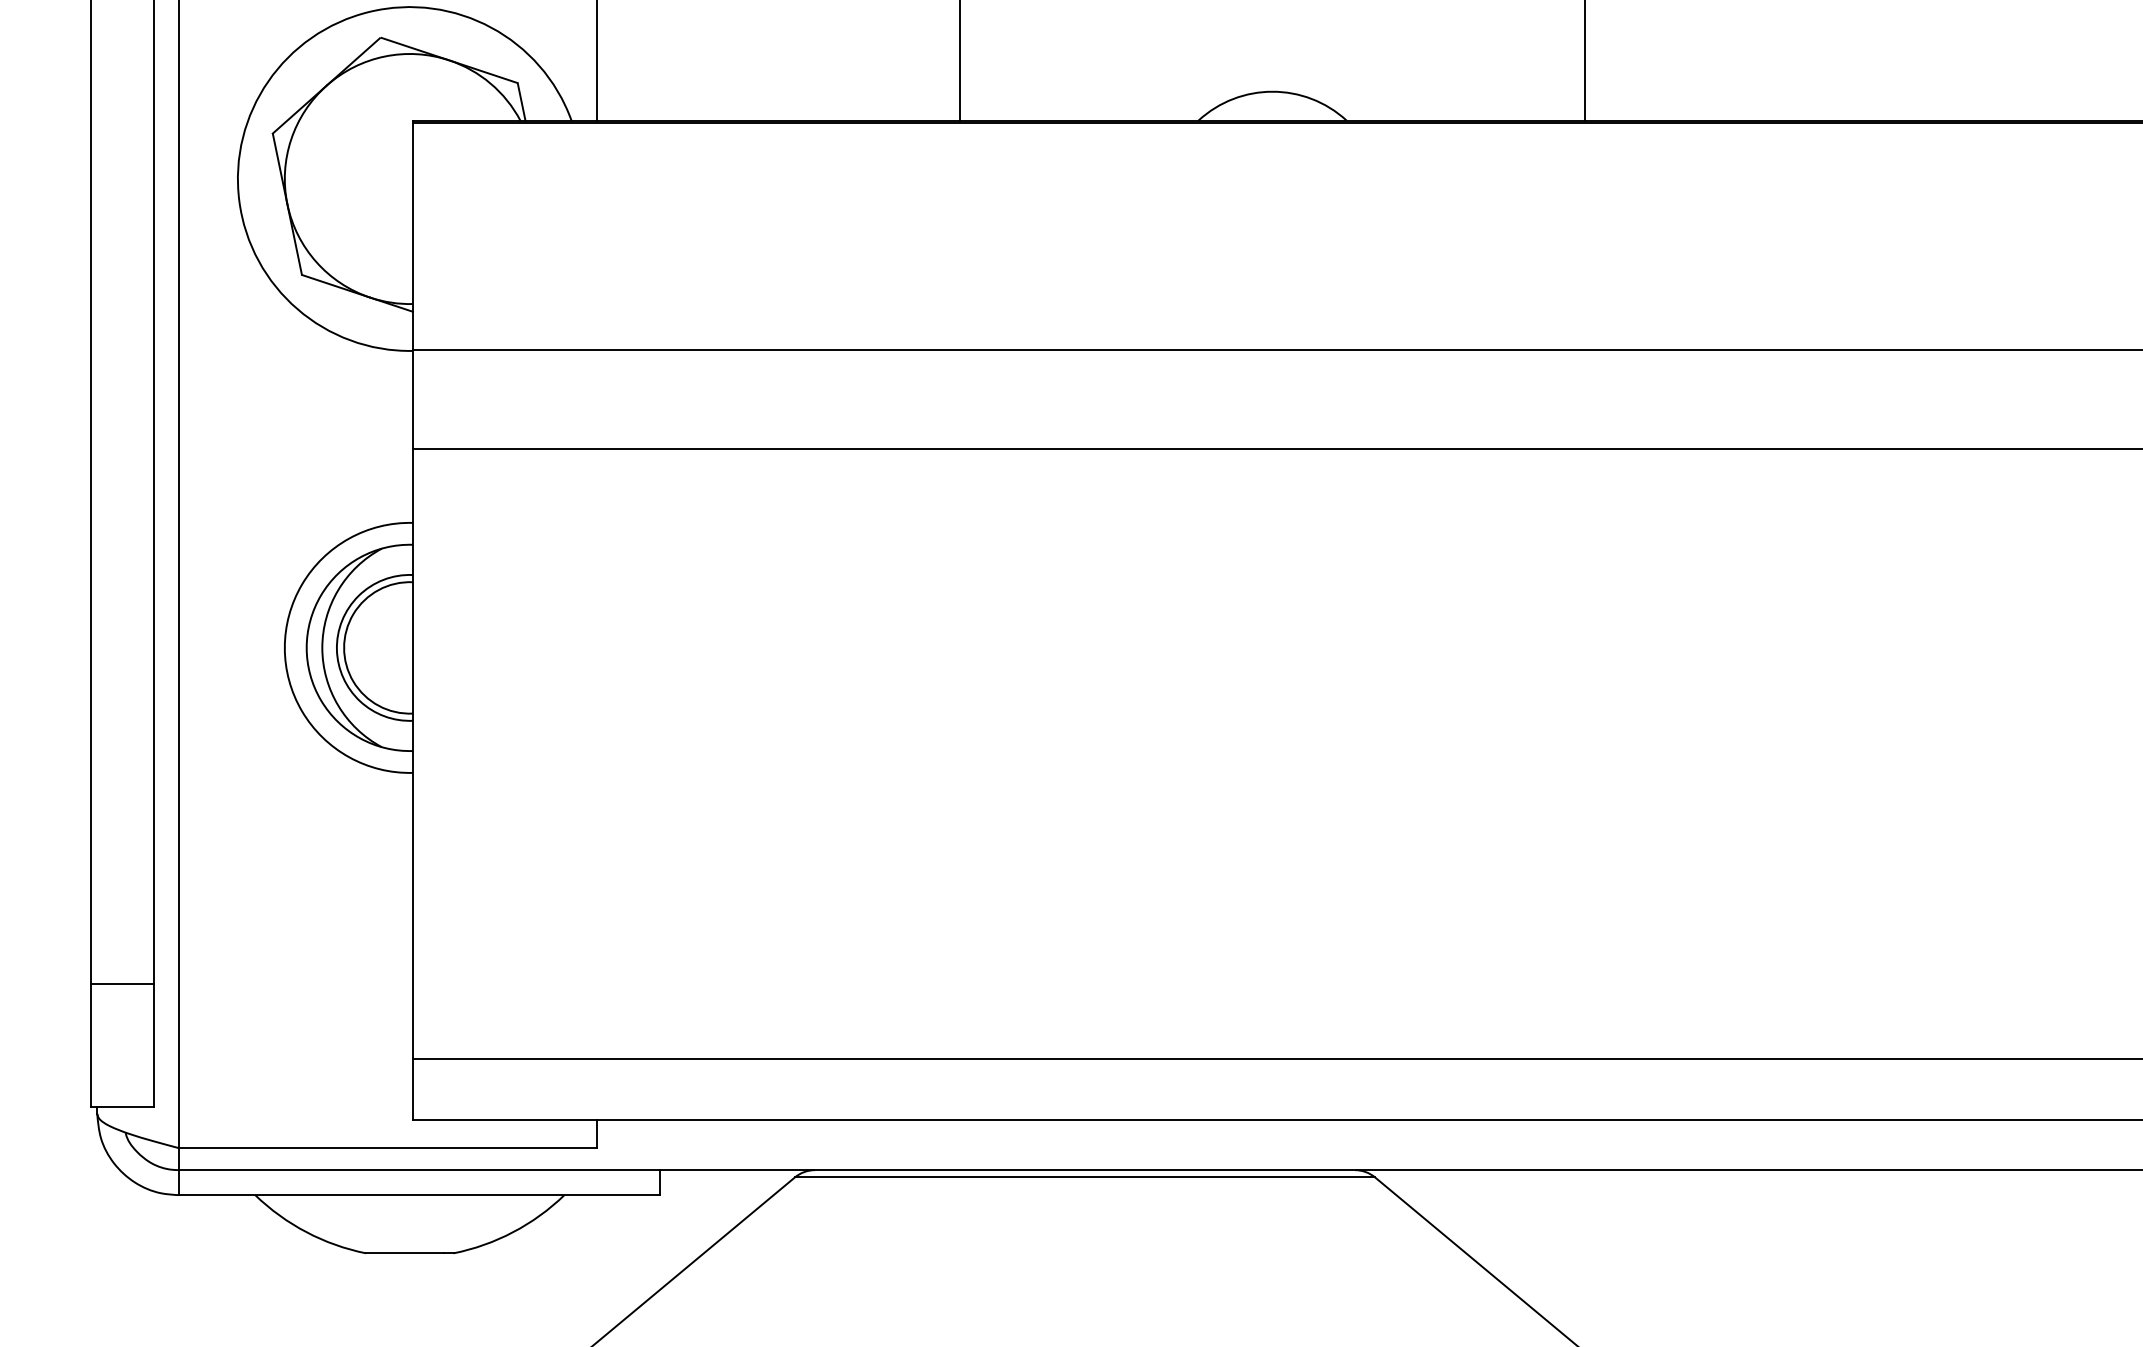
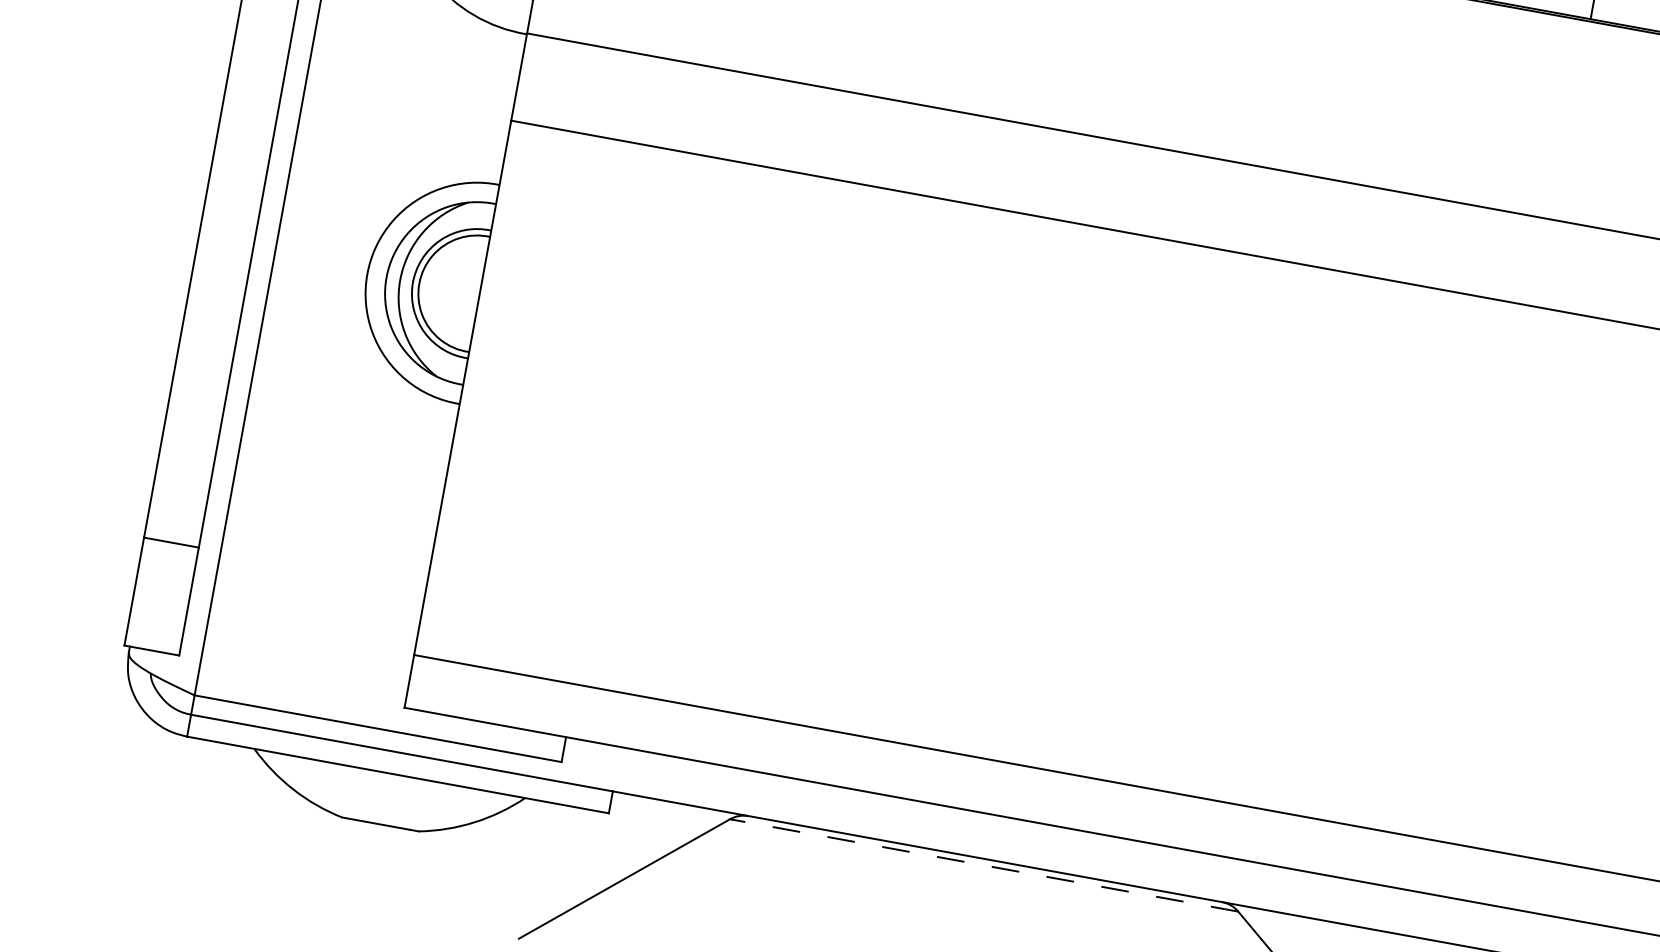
line: (1085, 1177) -> (984, 865), solid -> dashed

